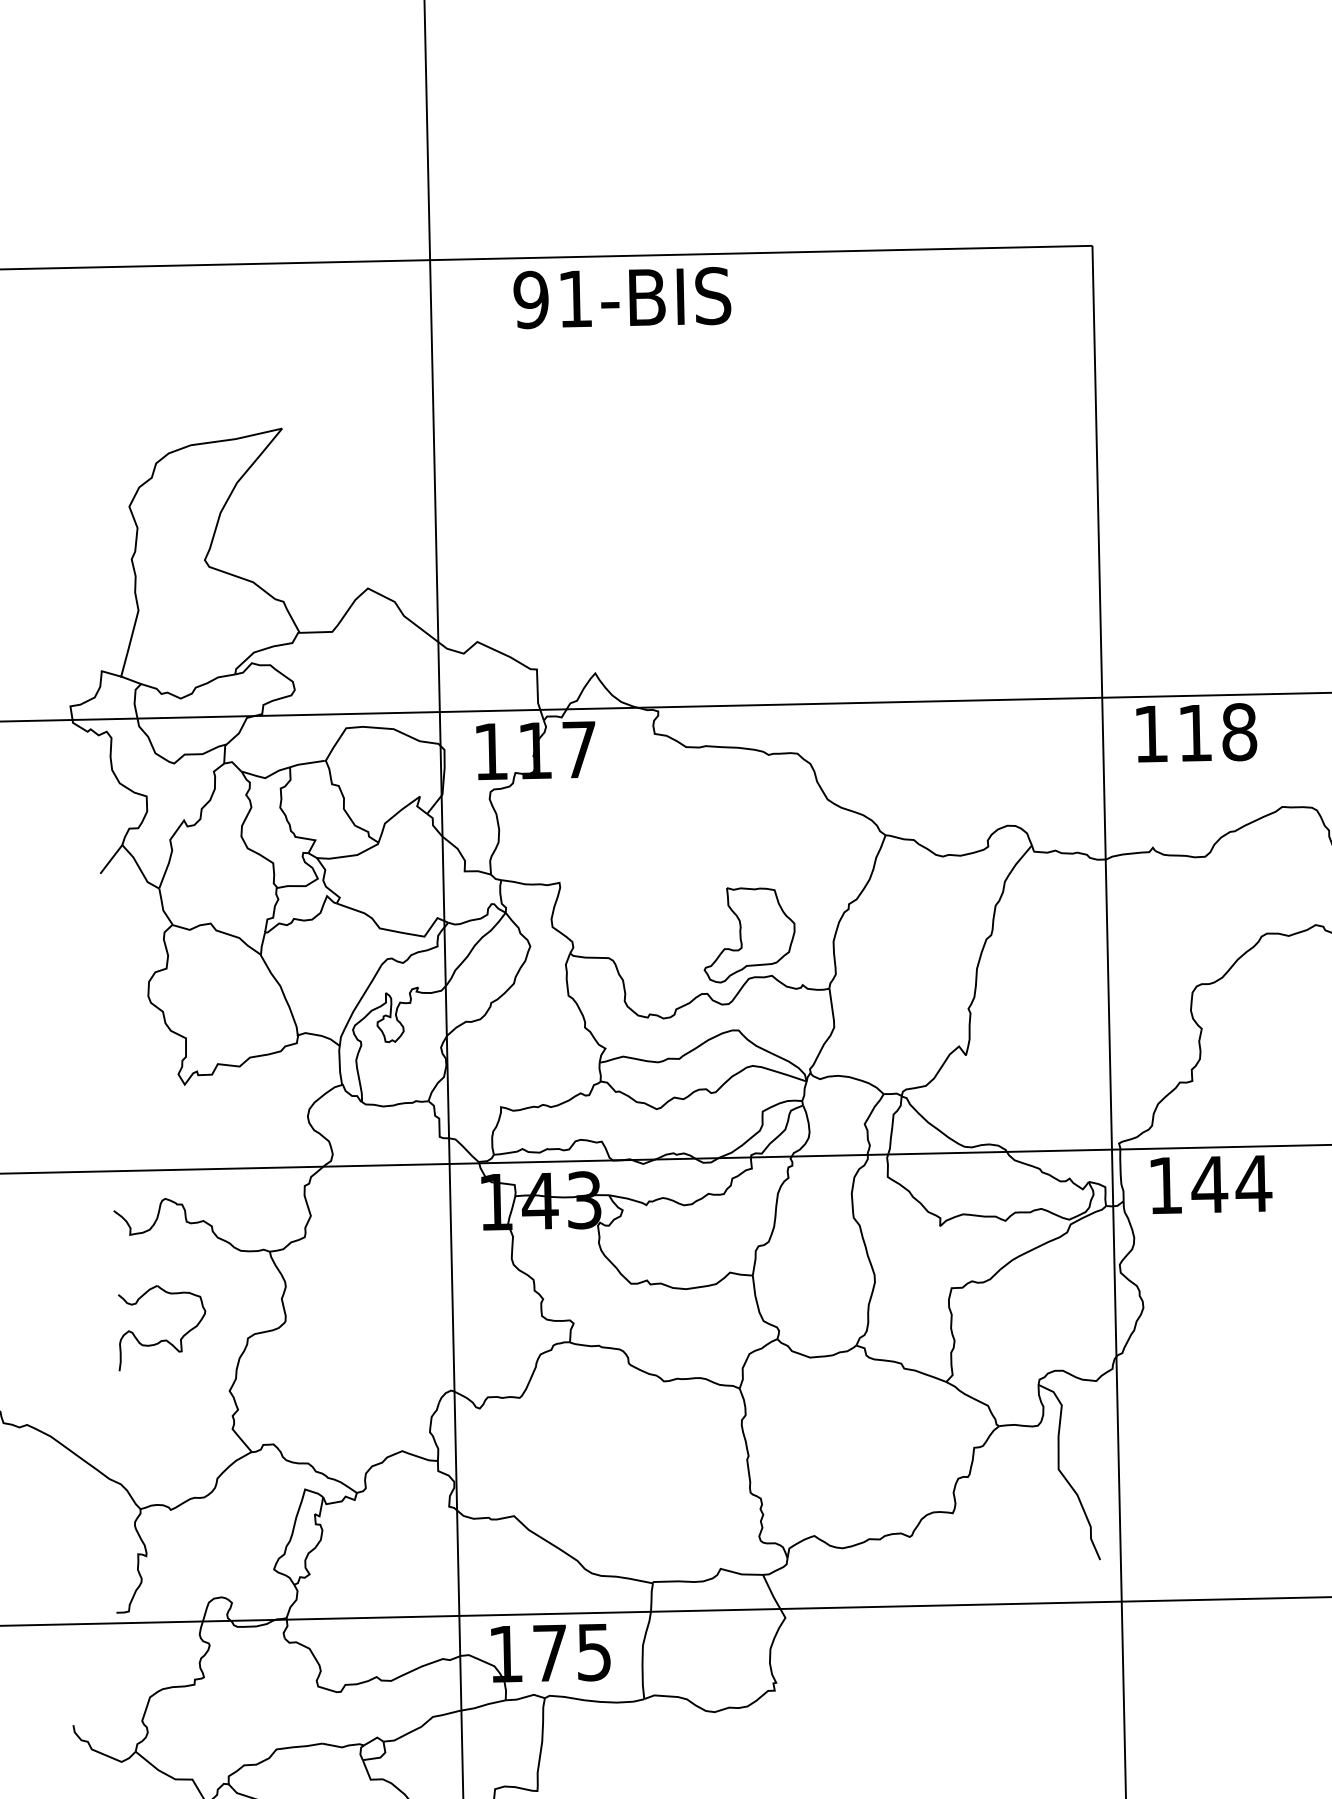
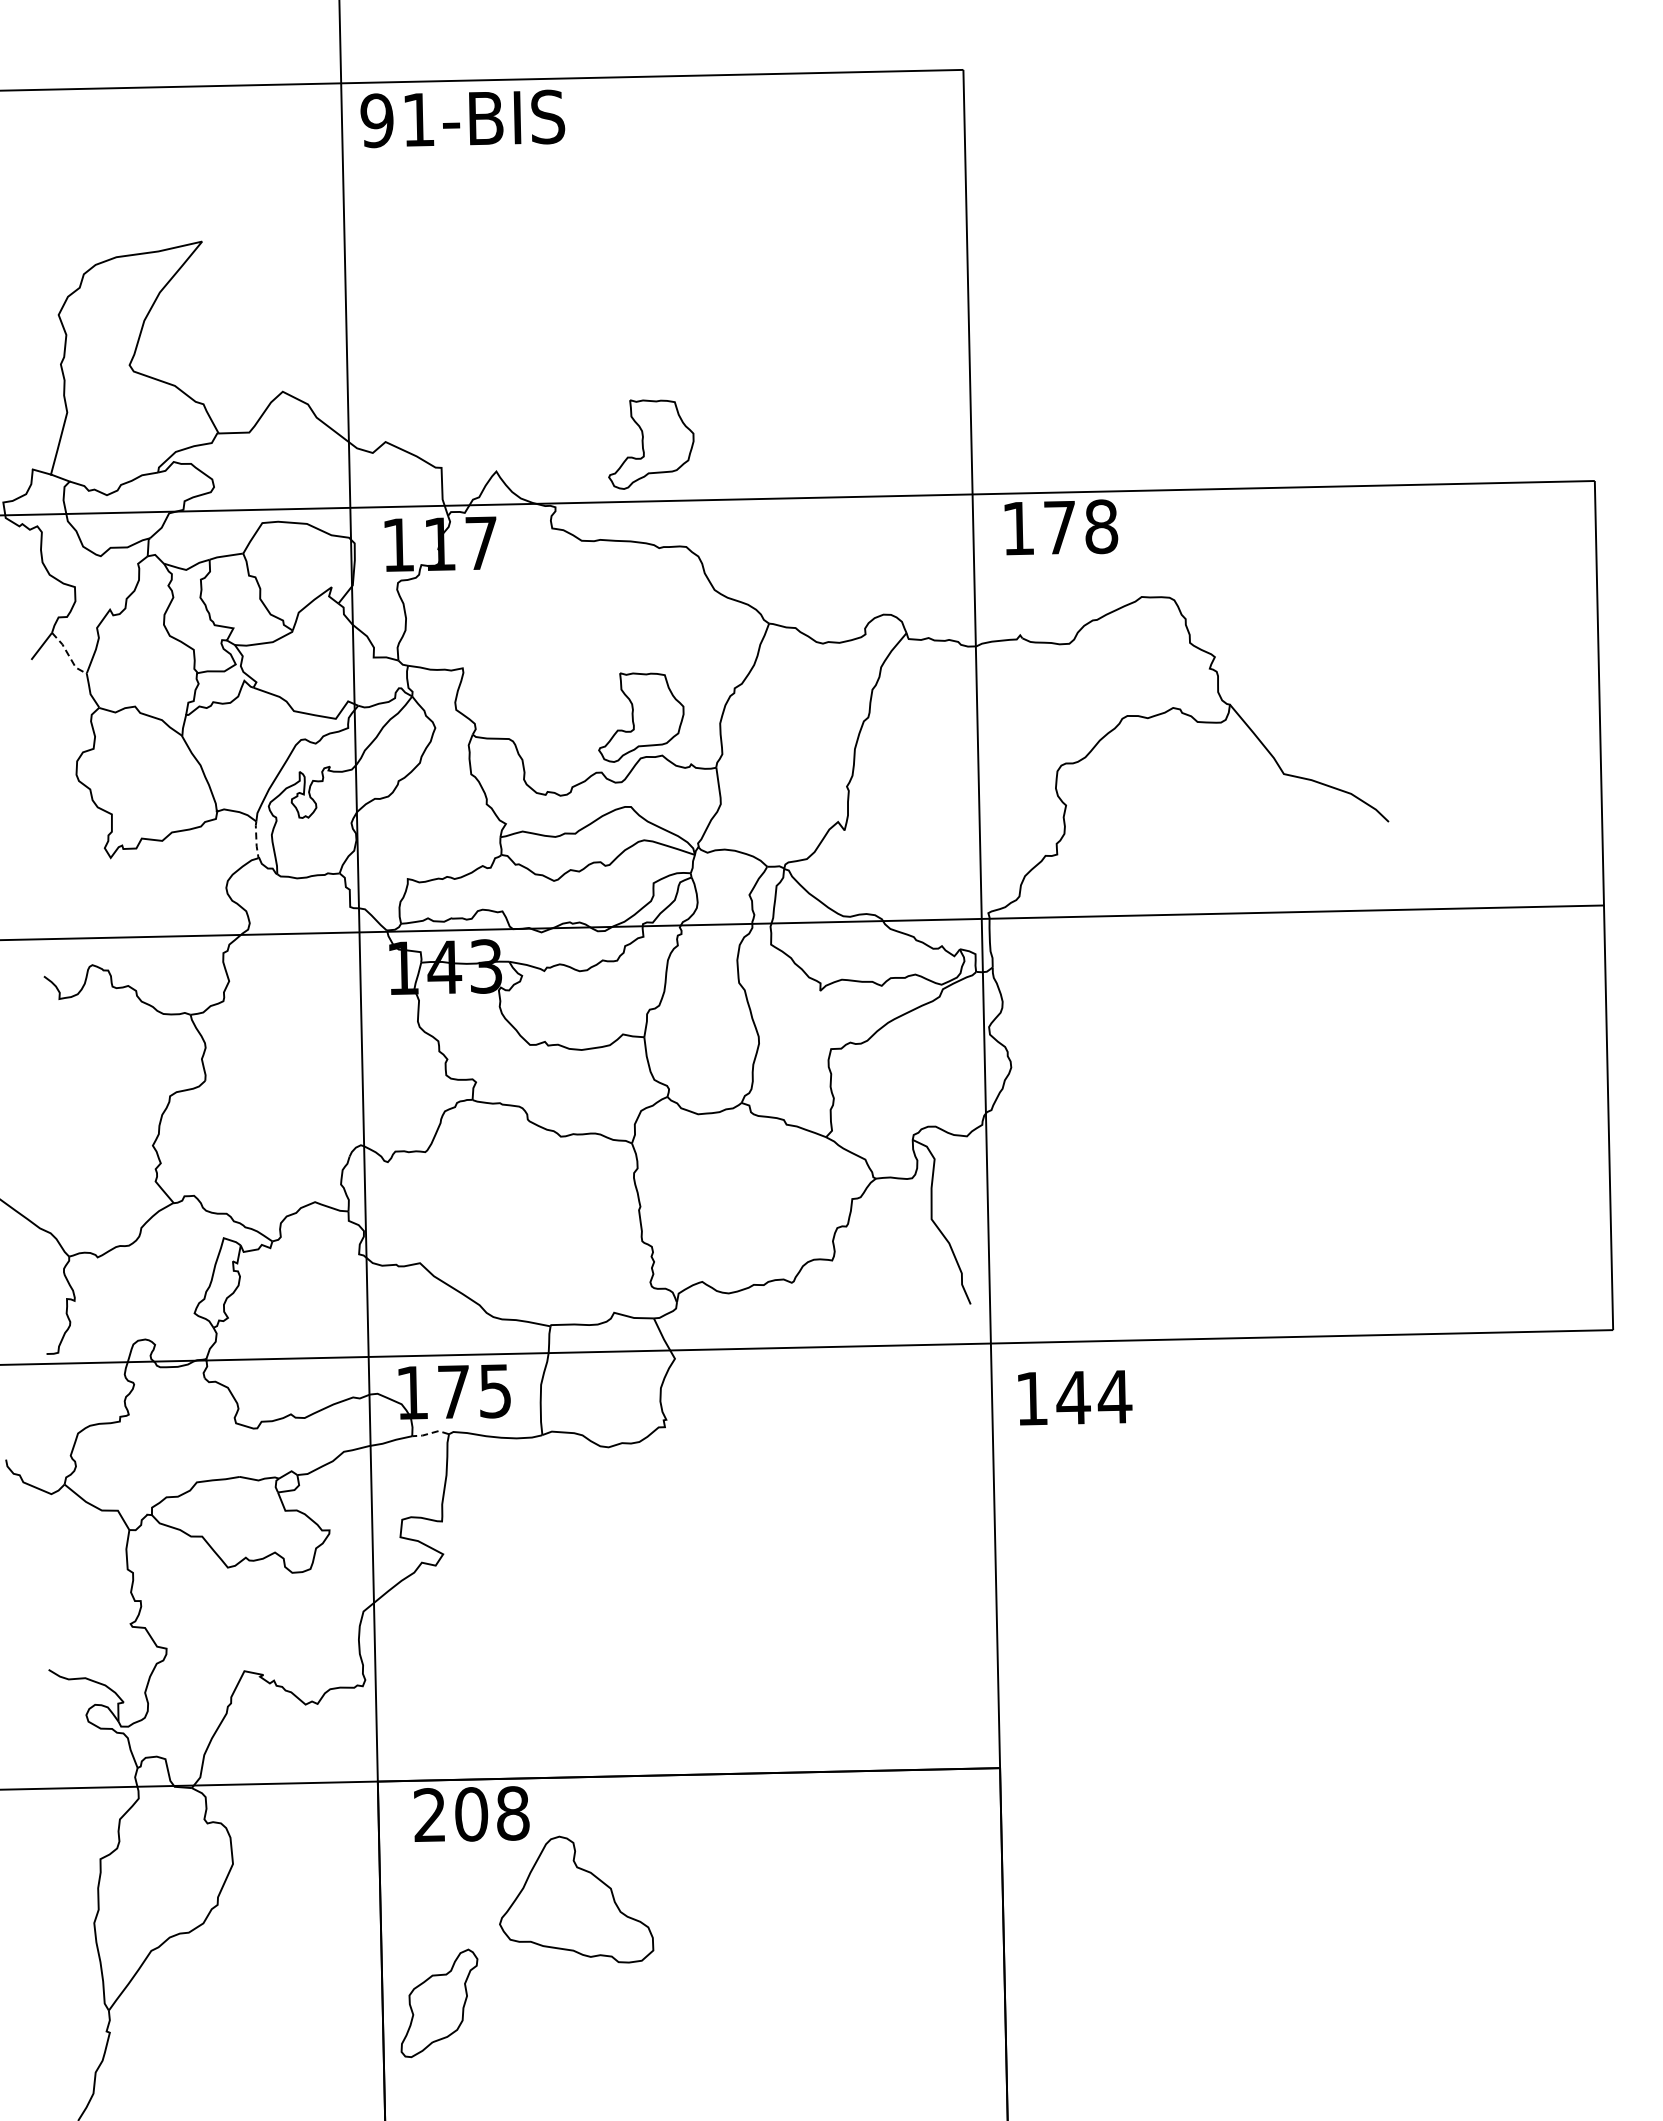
text: (622, 297) -> (462, 118), moved
part: (760, 644) -> (651, 444), added
text: (1194, 732) -> (1059, 527), 118 -> 178
line: (139, 868) -> (68, 654), solid -> dashed
line: (339, 1066) -> (256, 840), solid -> dashed
text: (1211, 1184) -> (1075, 1397), moved
part: (162, 1339) -> (89, 1097), removed
line: (525, 1697) -> (430, 1433), solid -> dashed

